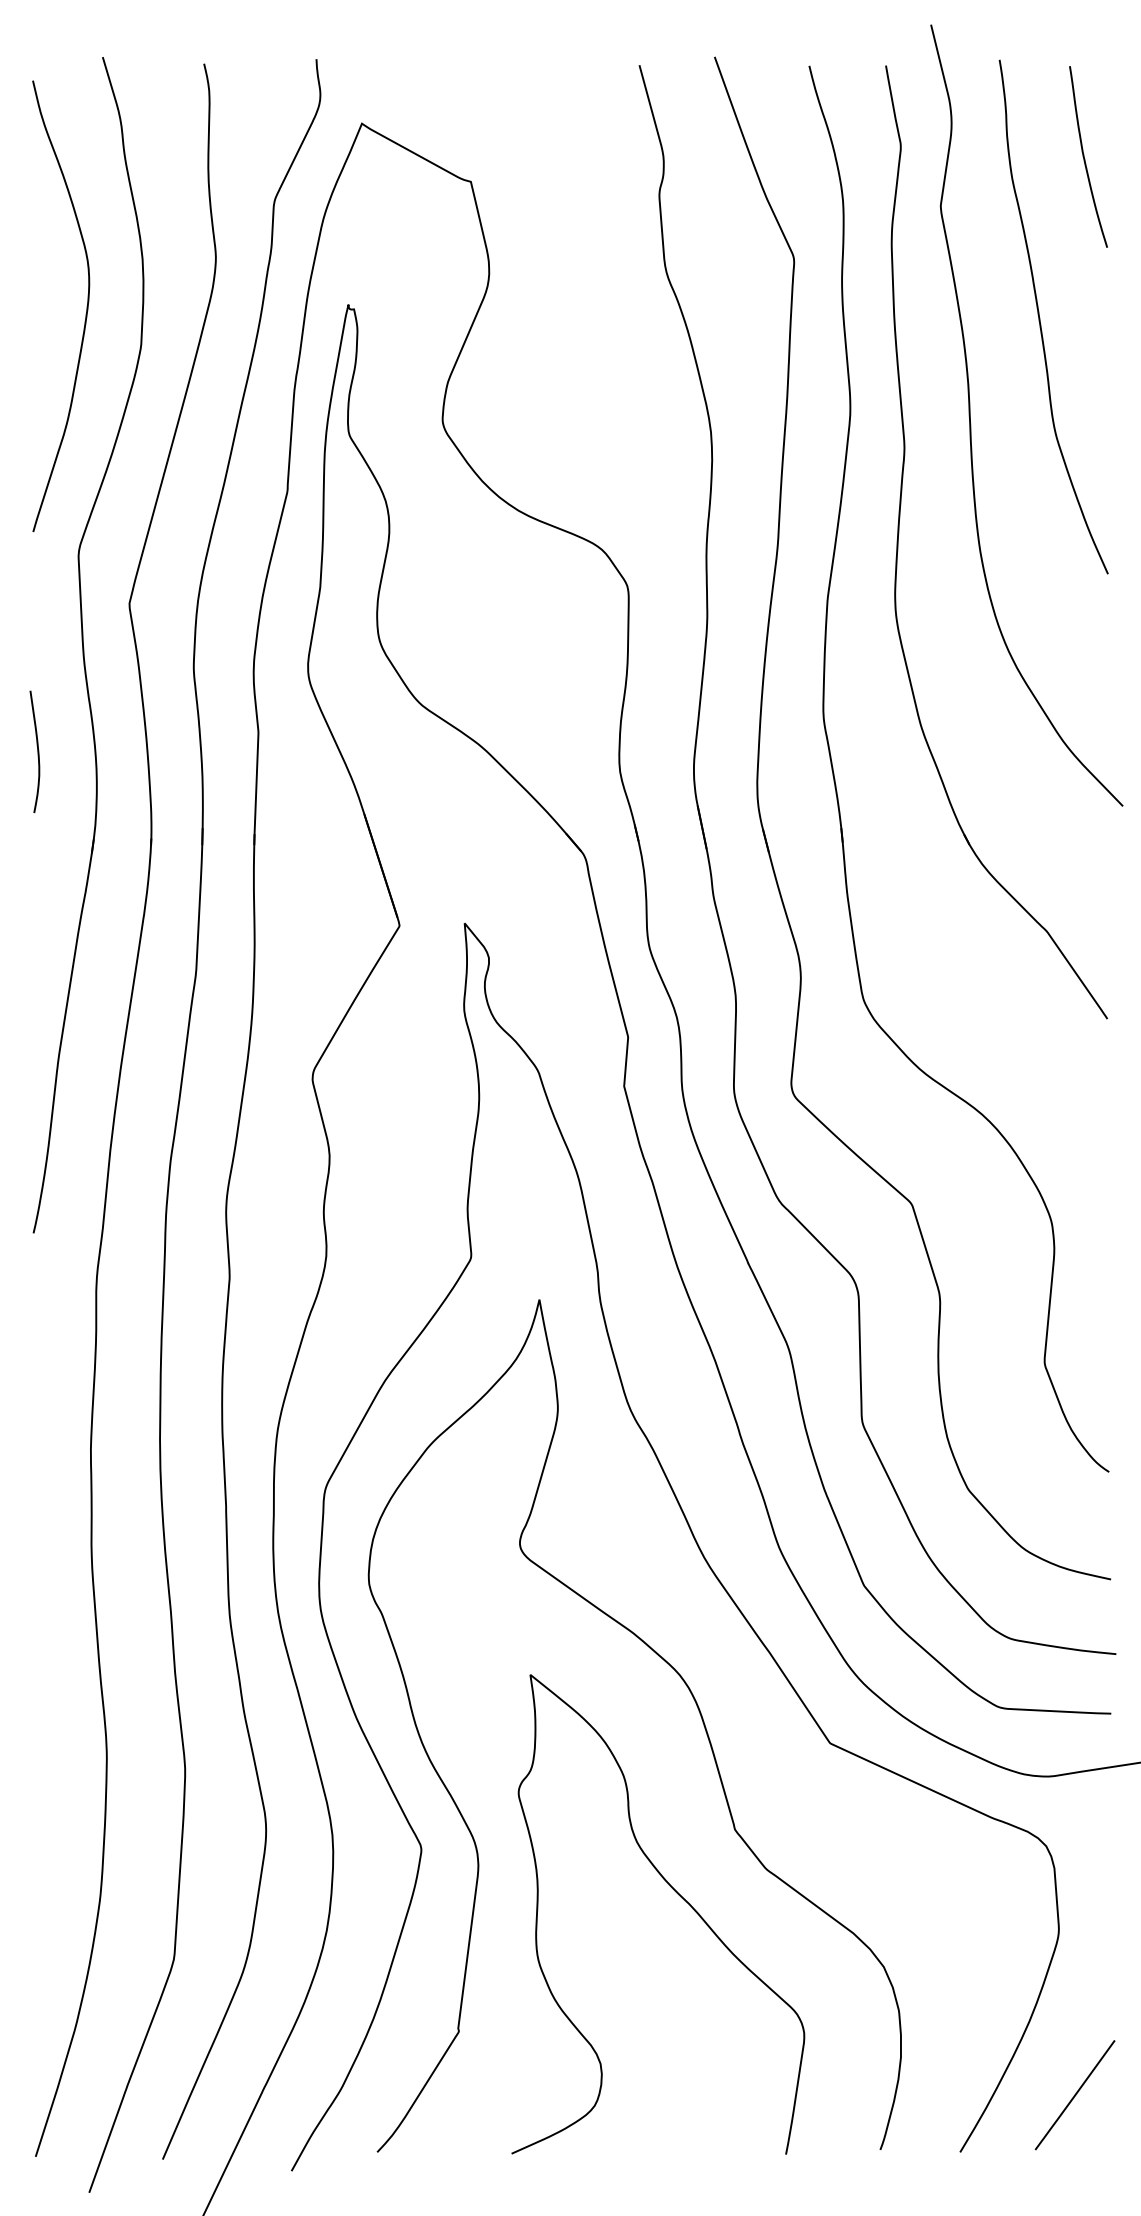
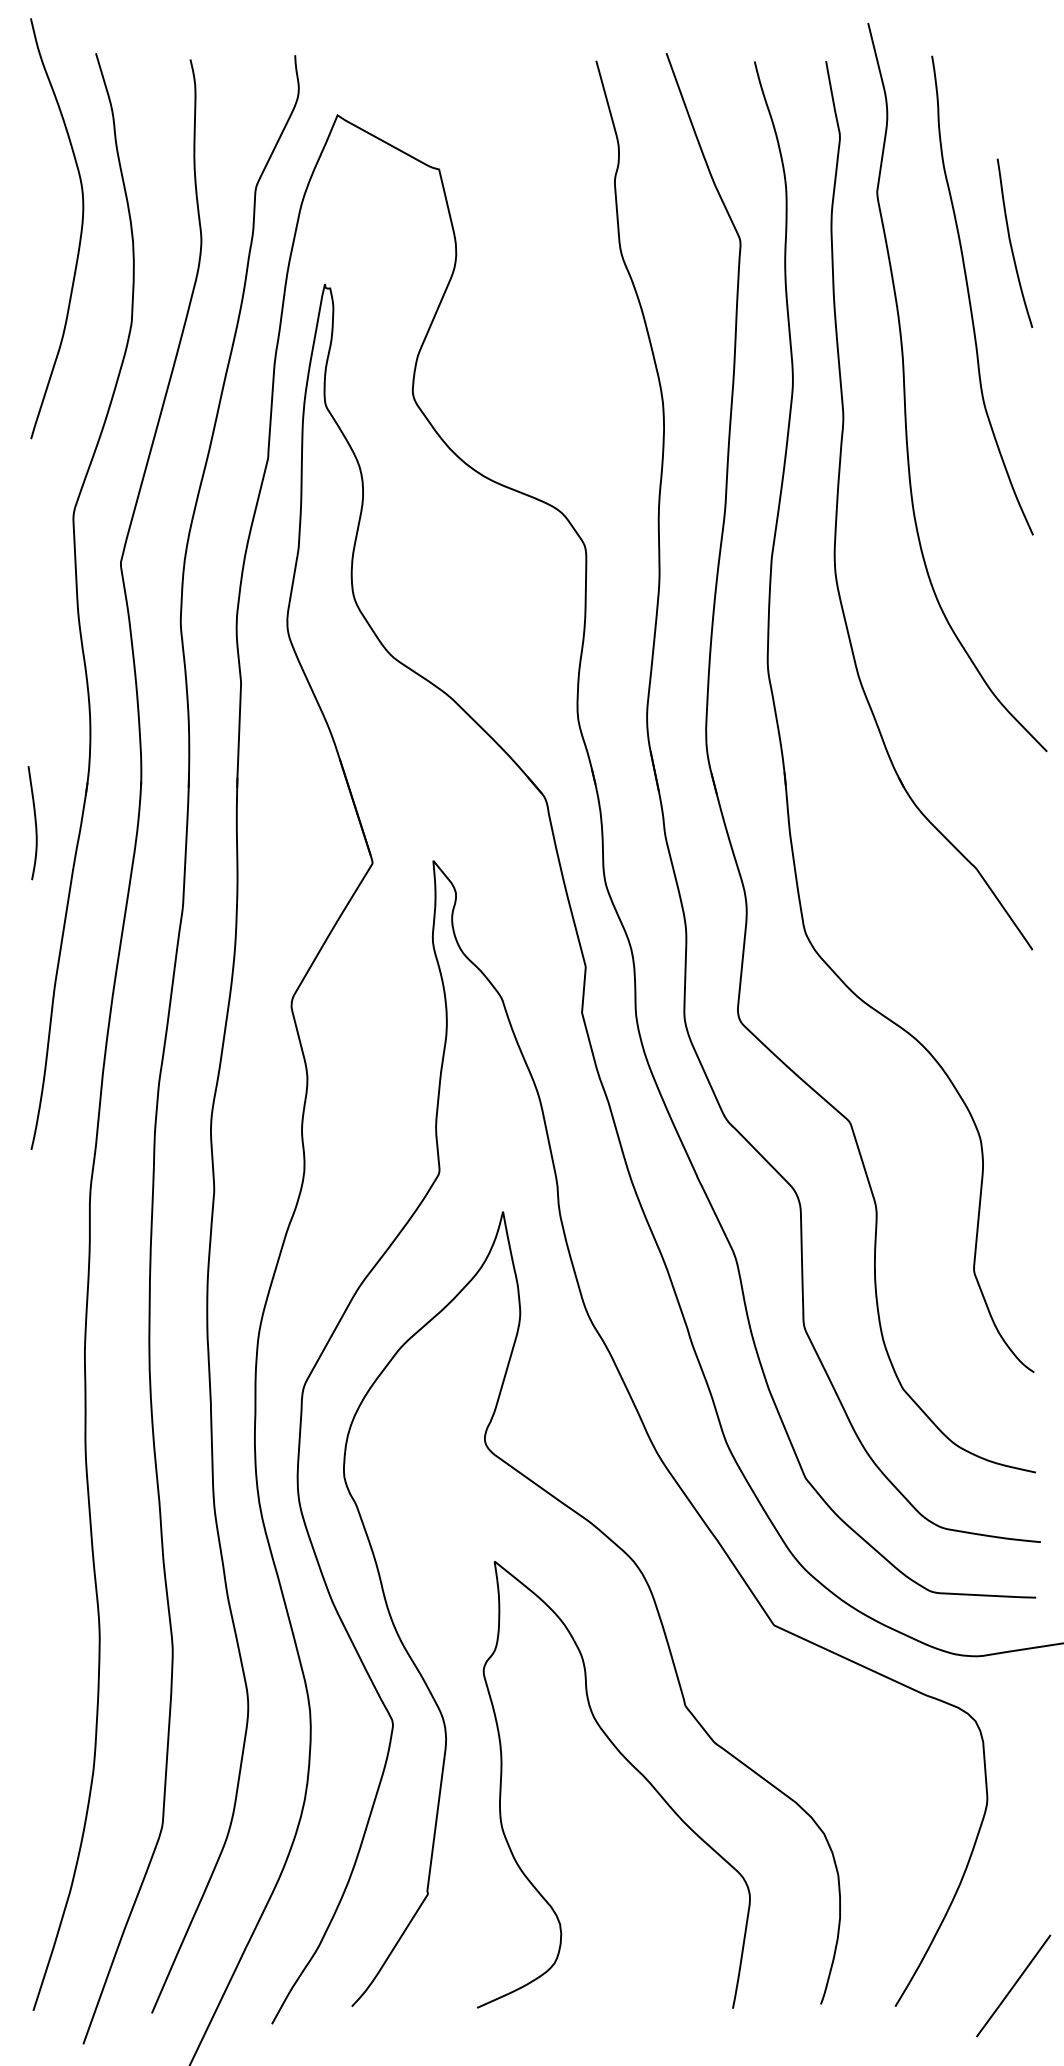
curve: (1084, 156) -> (1011, 242), moved
curve: (86, 306) -> (80, 228), moved
curve: (37, 751) -> (35, 822), moved
line: (1074, 2095) -> (1013, 1986), moved

